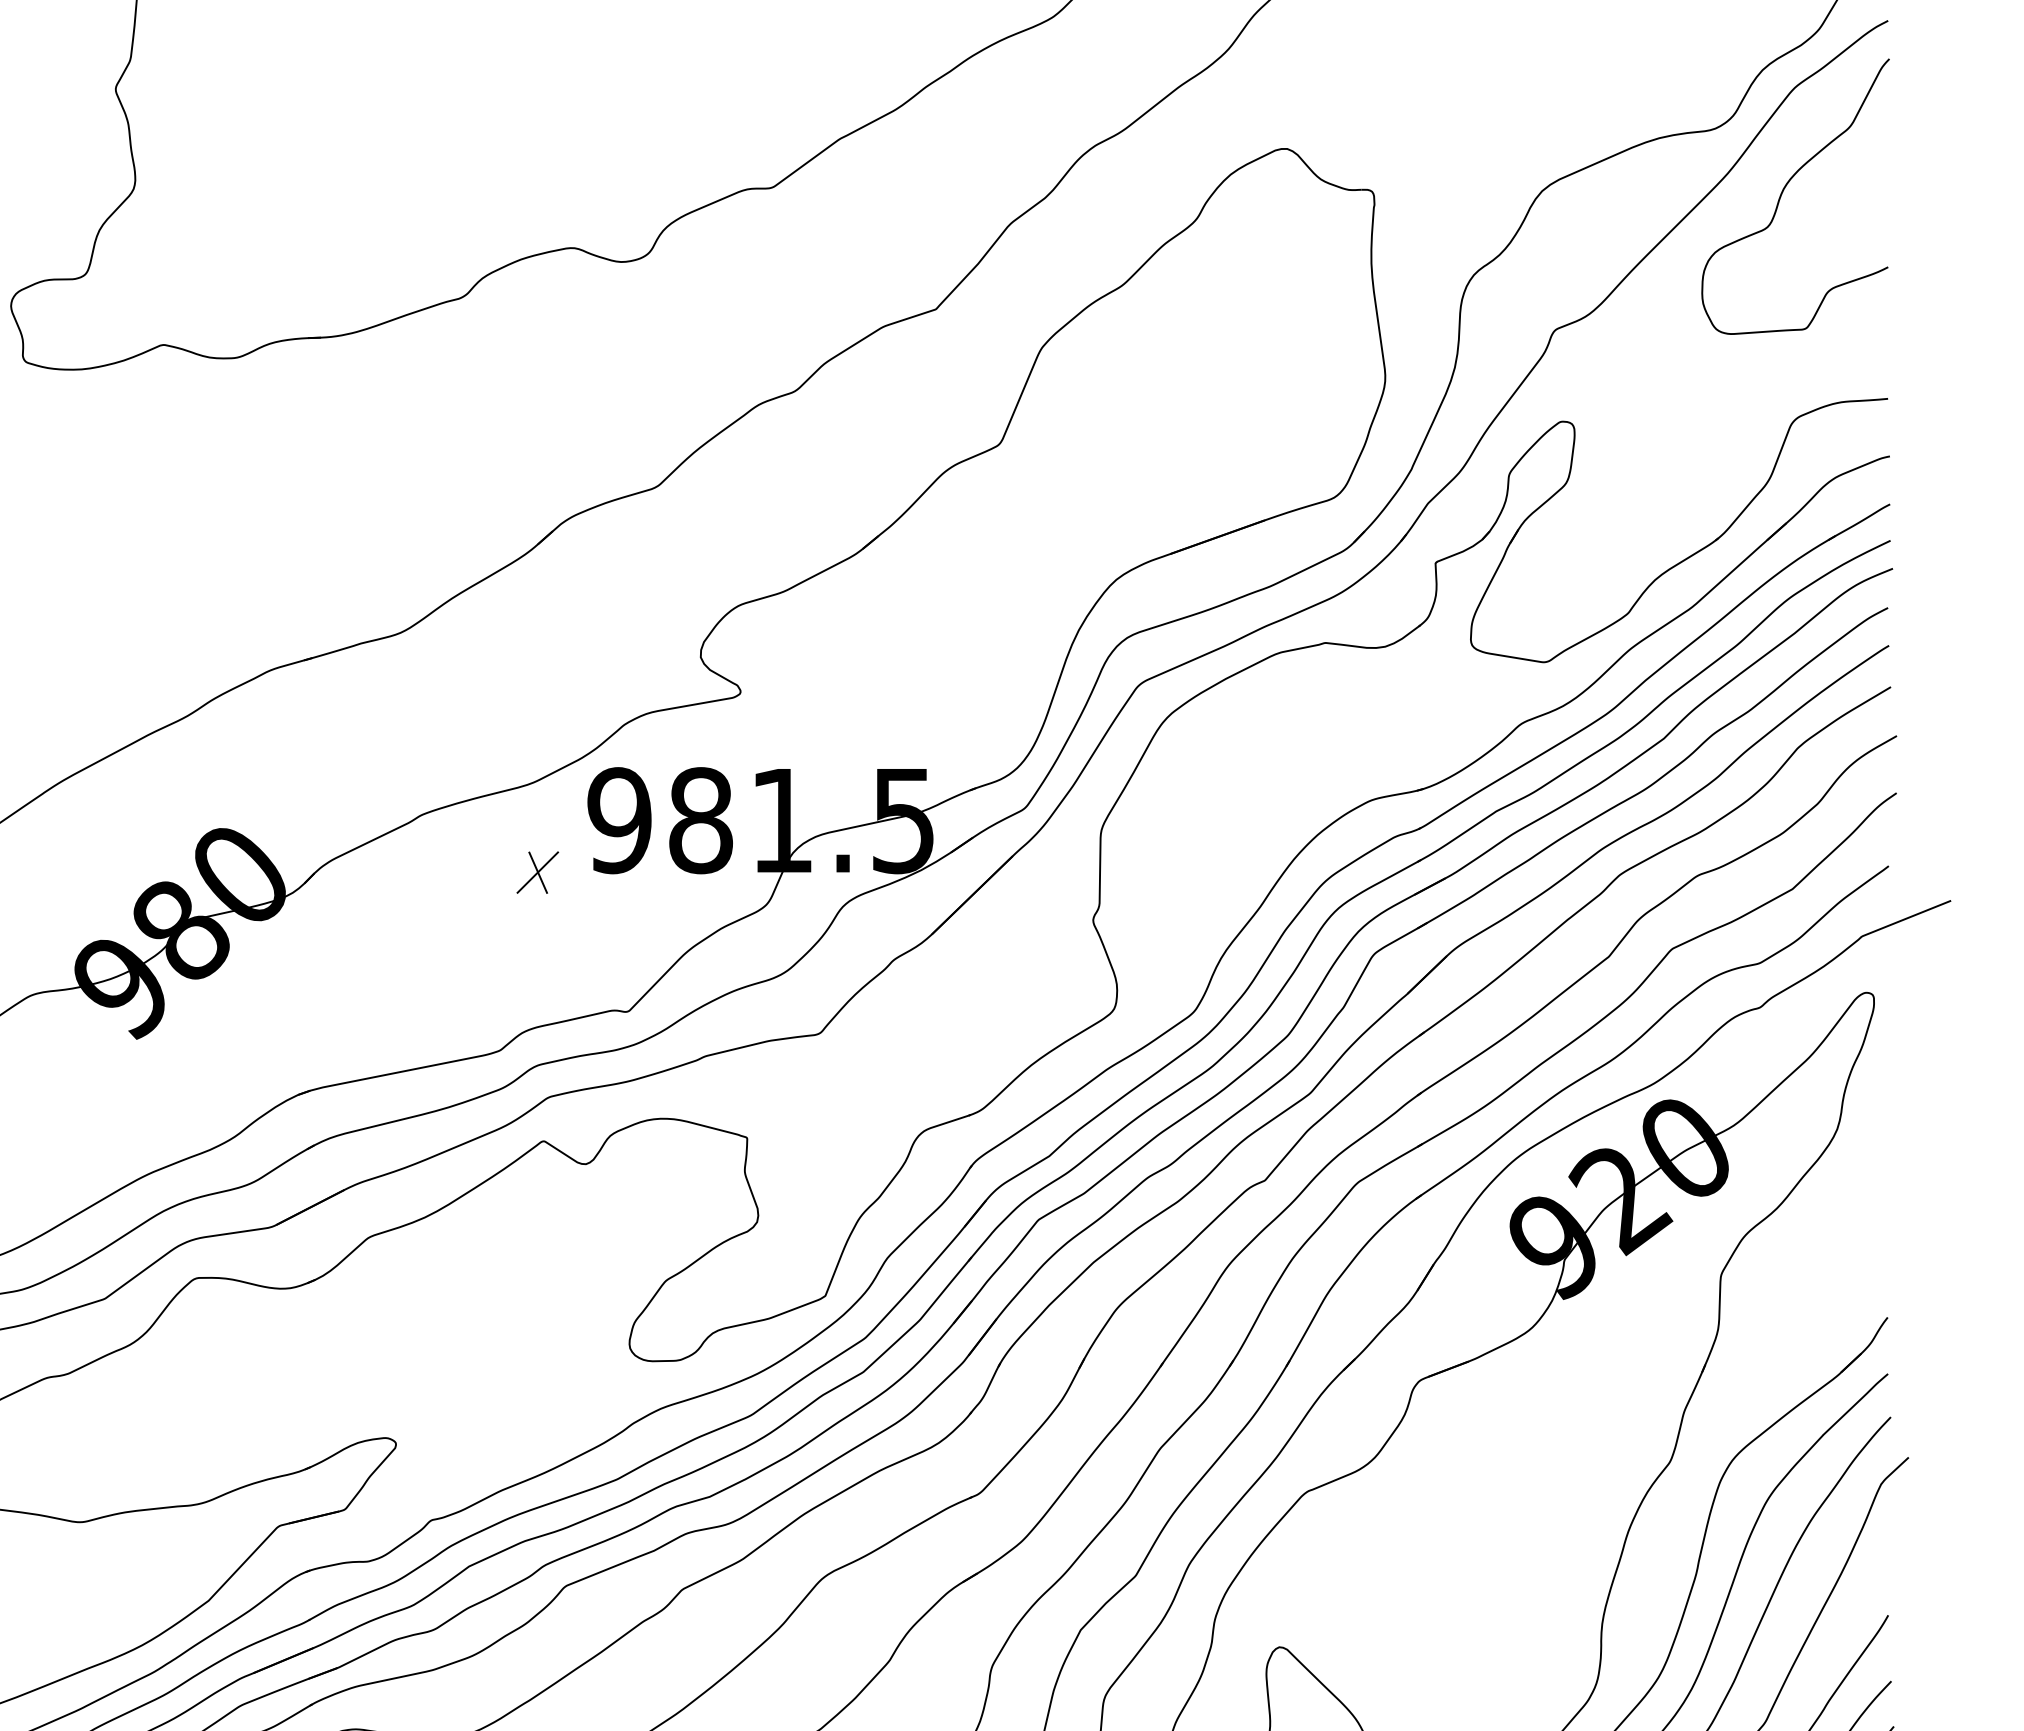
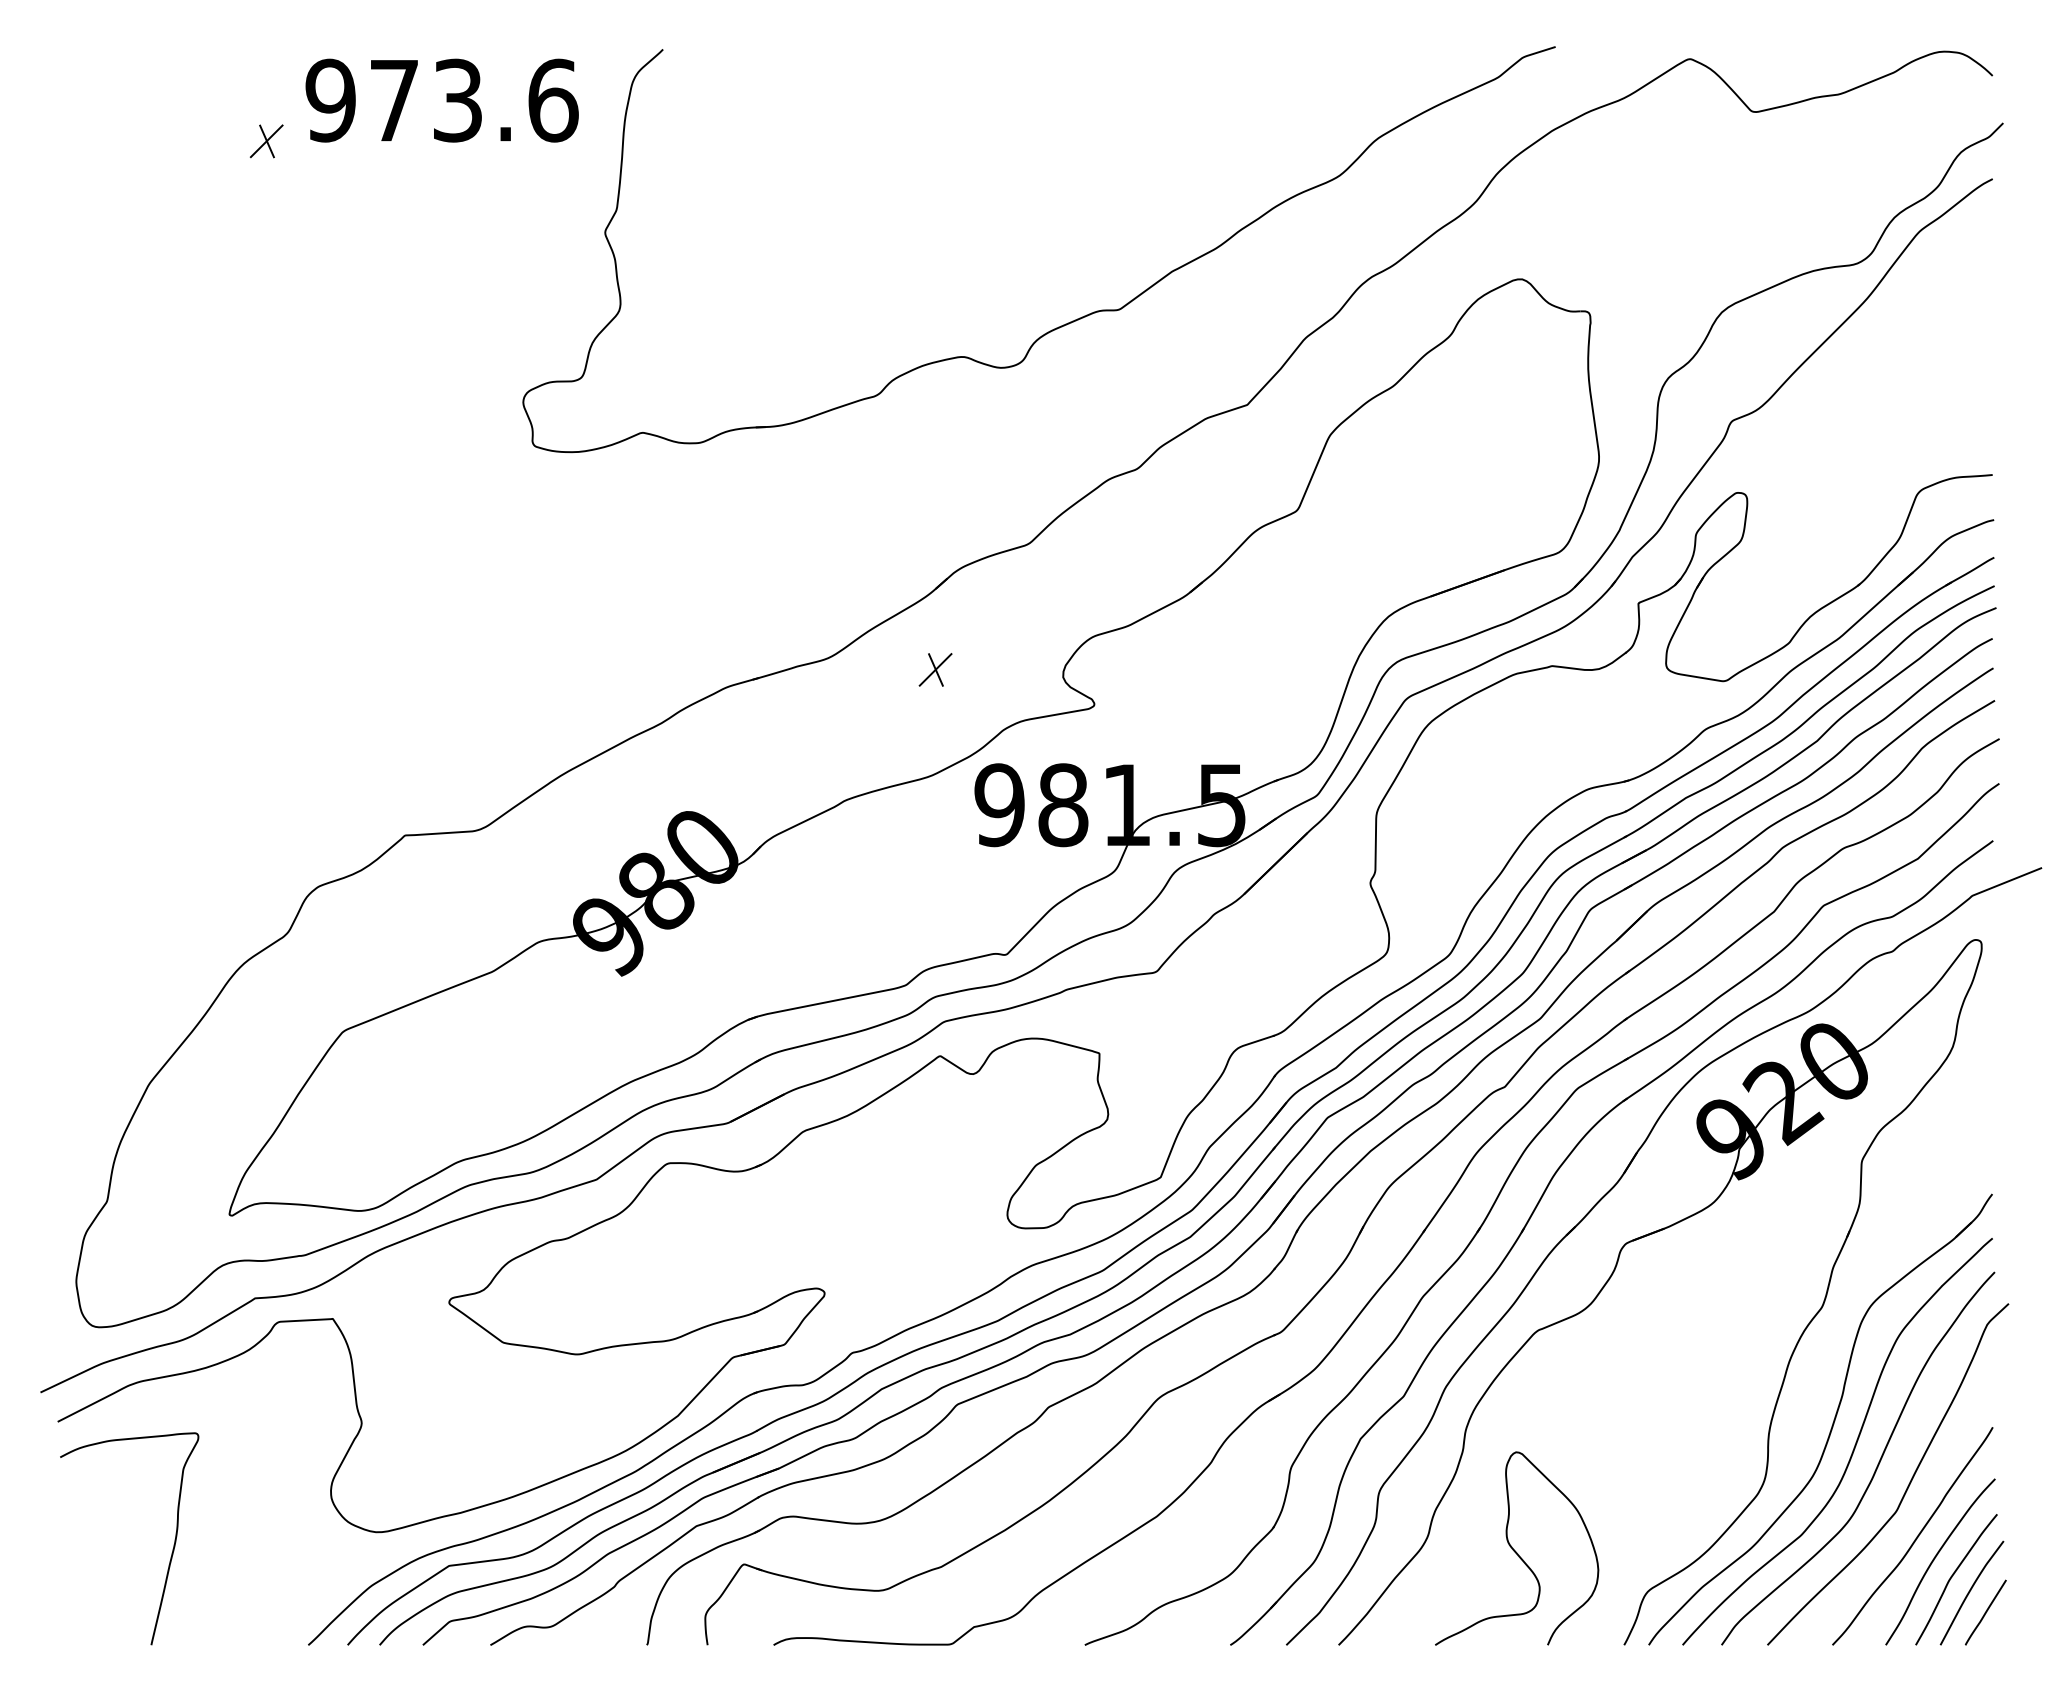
curve: (1784, 191) -> (1911, 312), removed
part: (537, 872) -> (935, 669), moved

